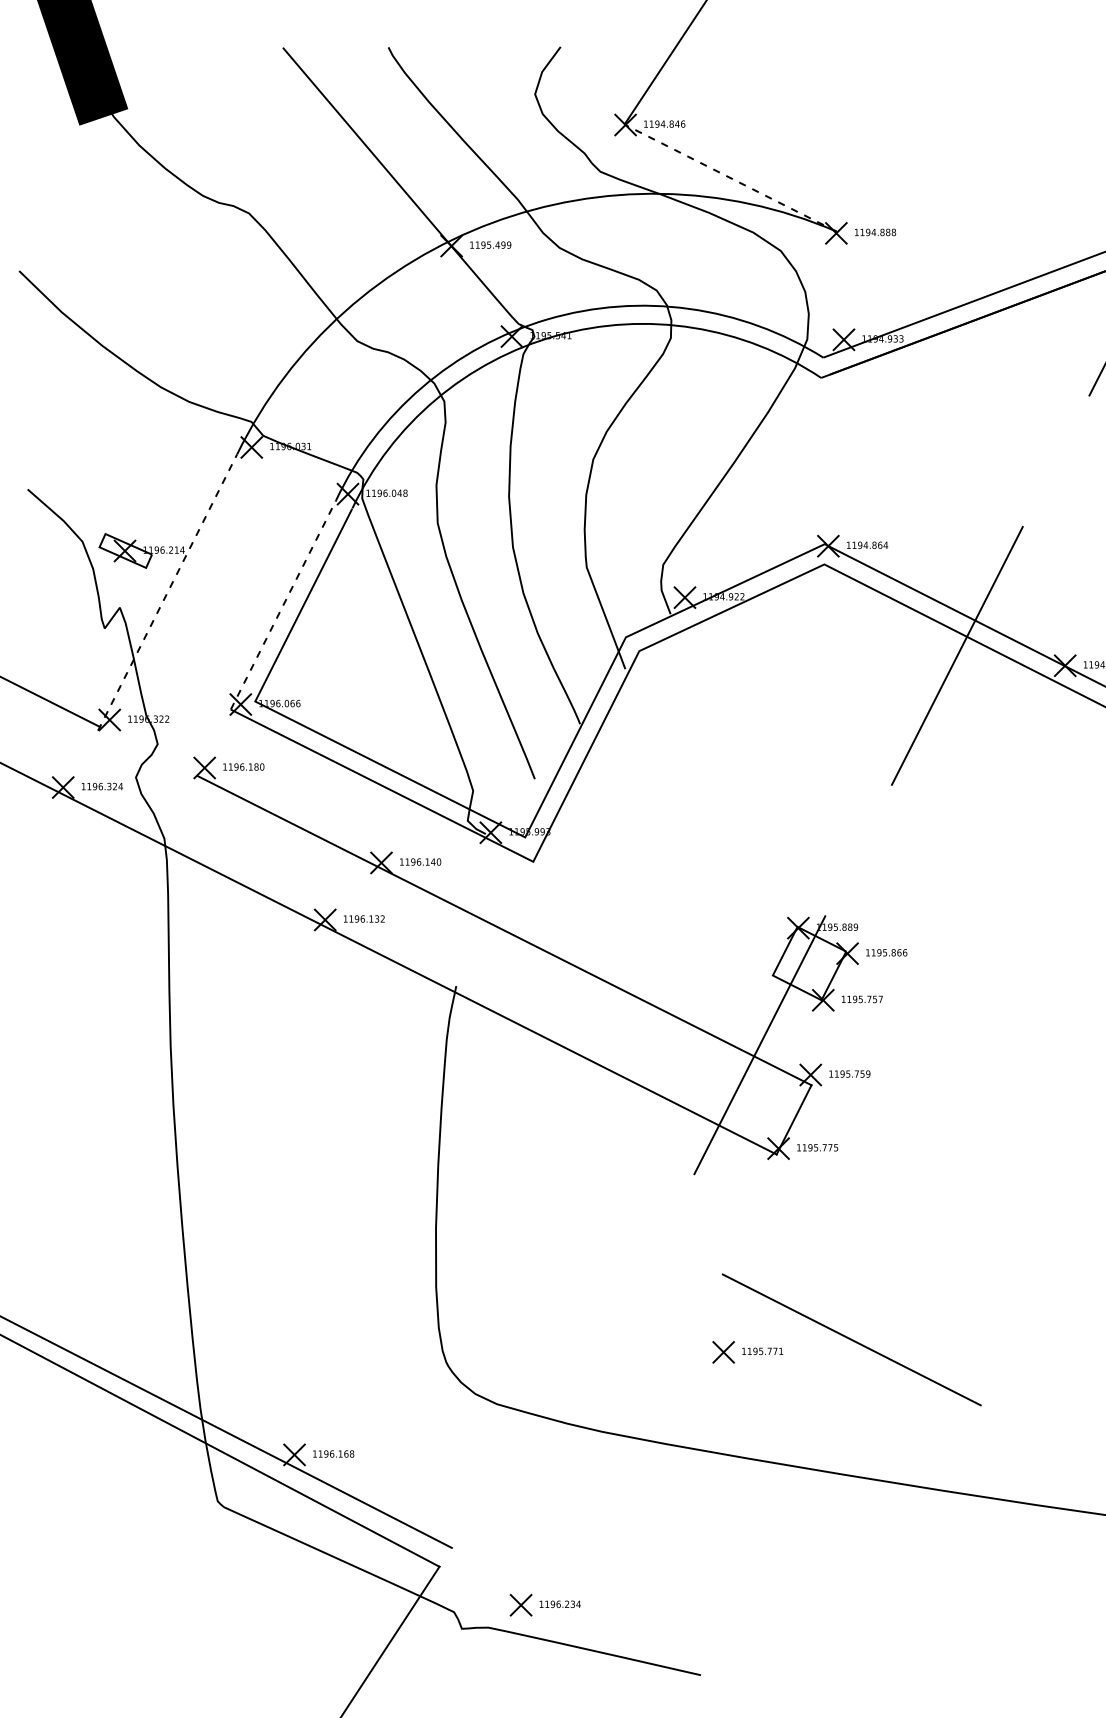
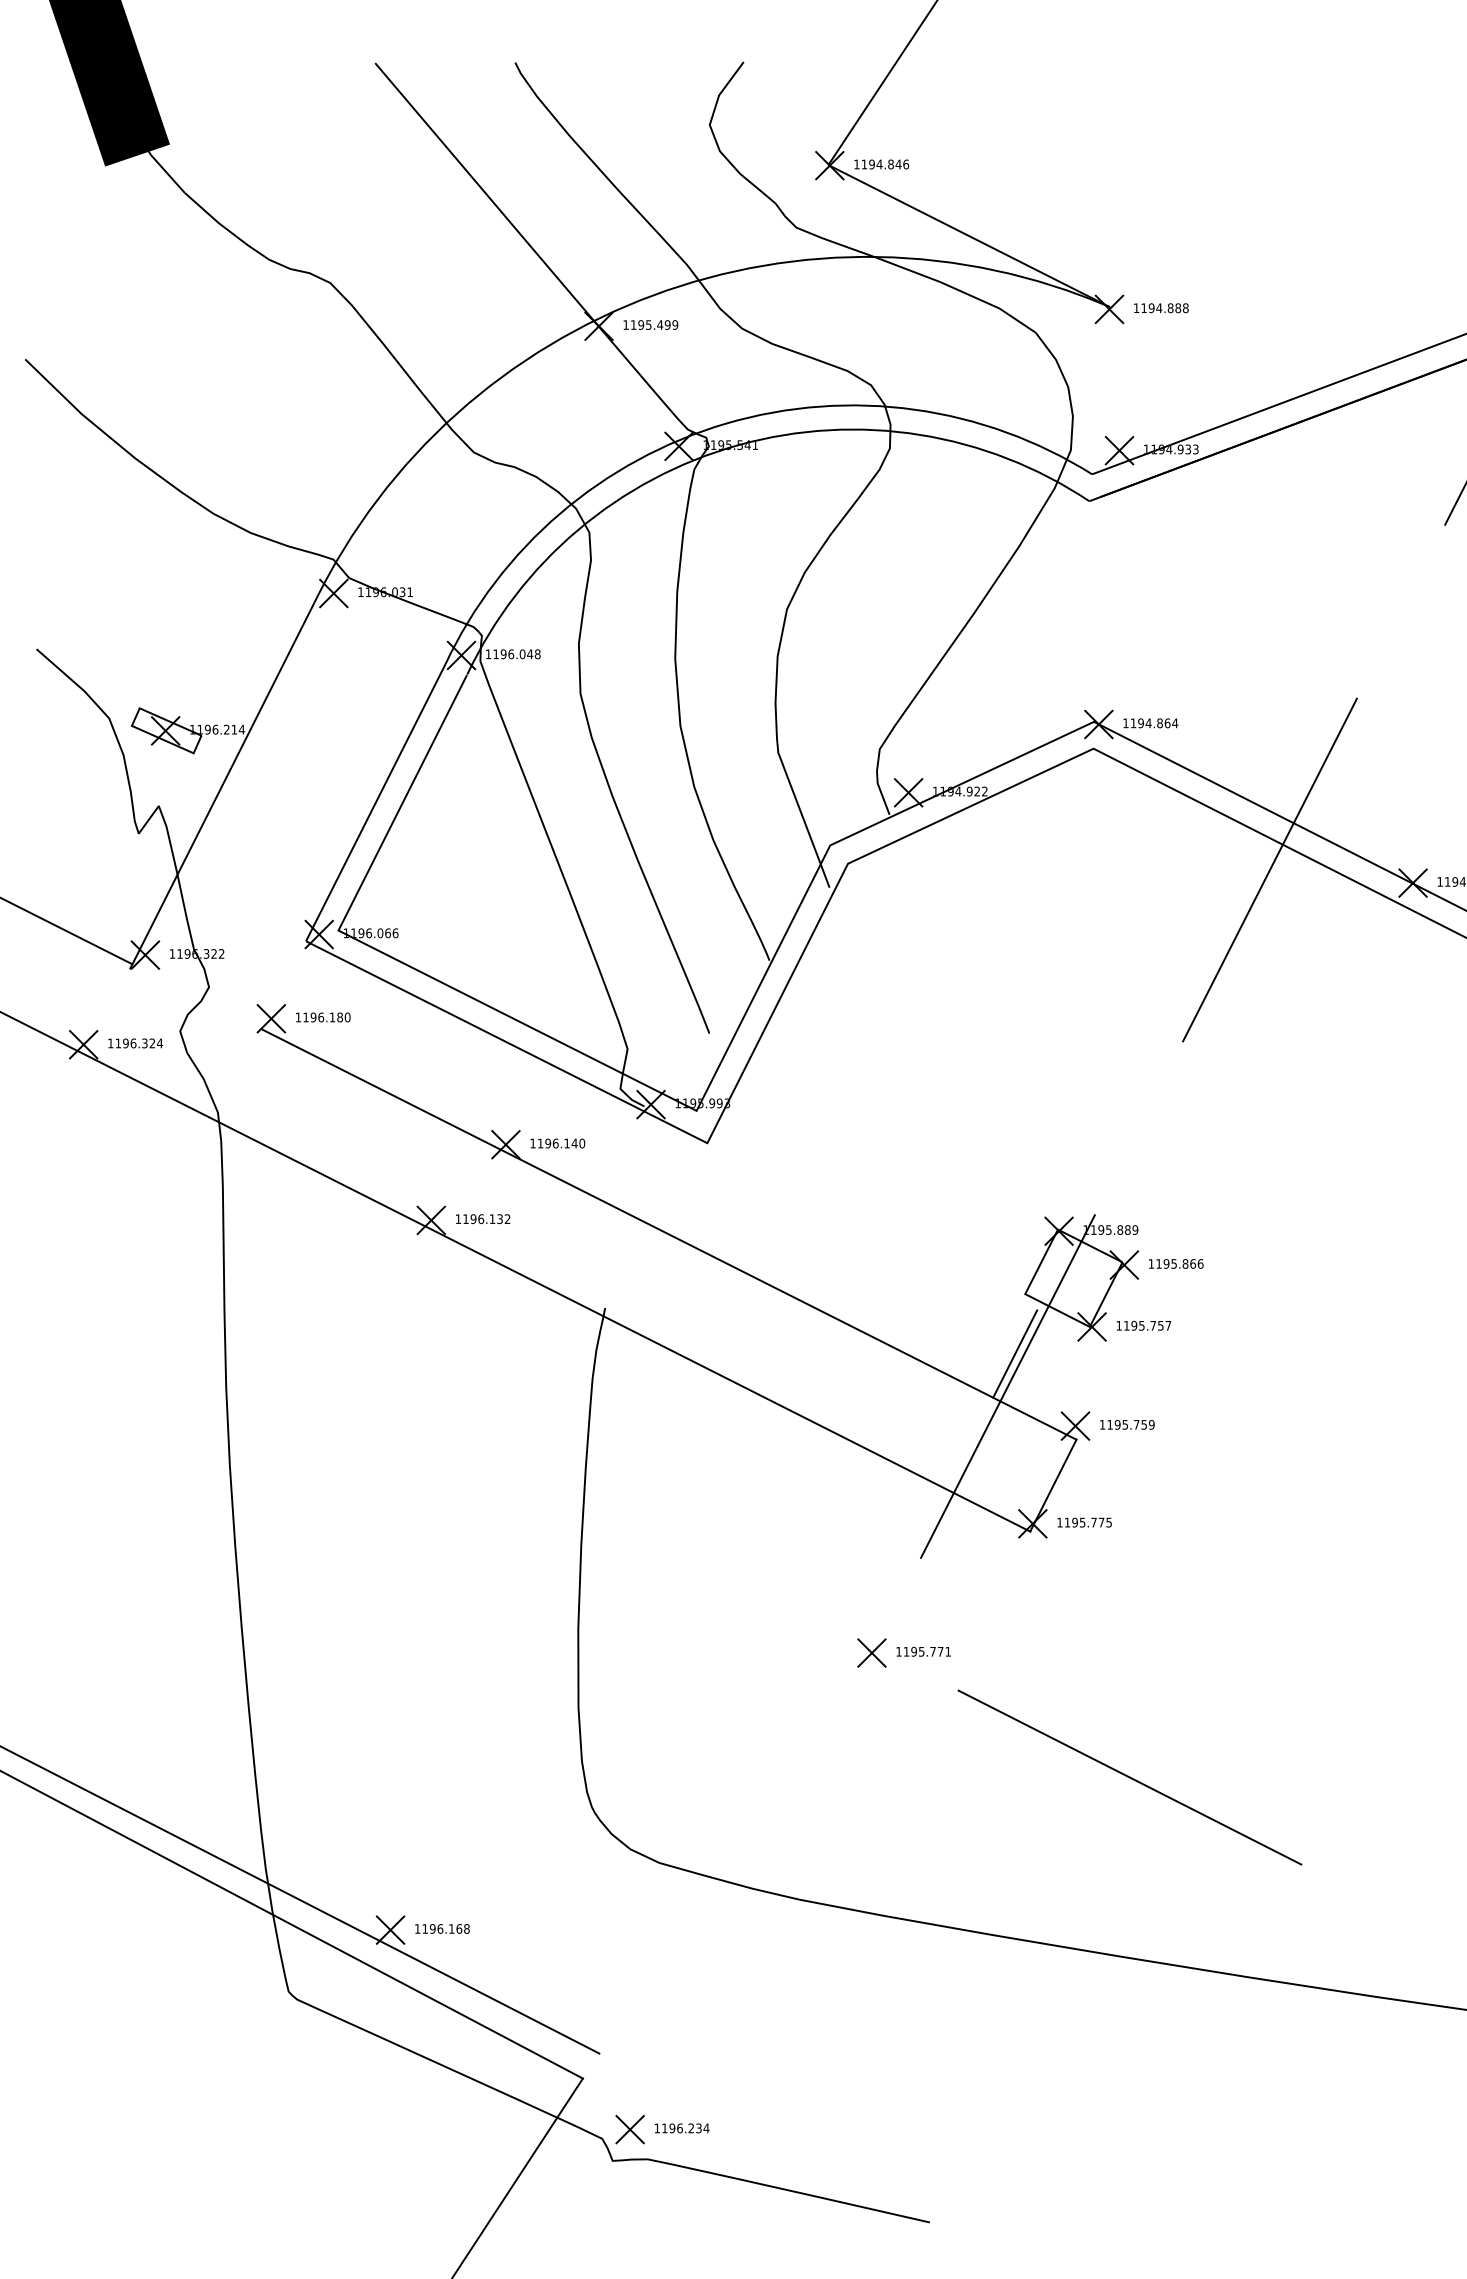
line: (730, 178) -> (969, 236), dashed -> solid
line: (167, 592) -> (222, 785), dashed -> solid
line: (283, 605) -> (376, 802), dashed -> solid
line: (765, 1020) -> (1015, 1353), added
part: (747, 1351) -> (903, 1652), moved
part: (545, 1605) -> (662, 2129), moved

